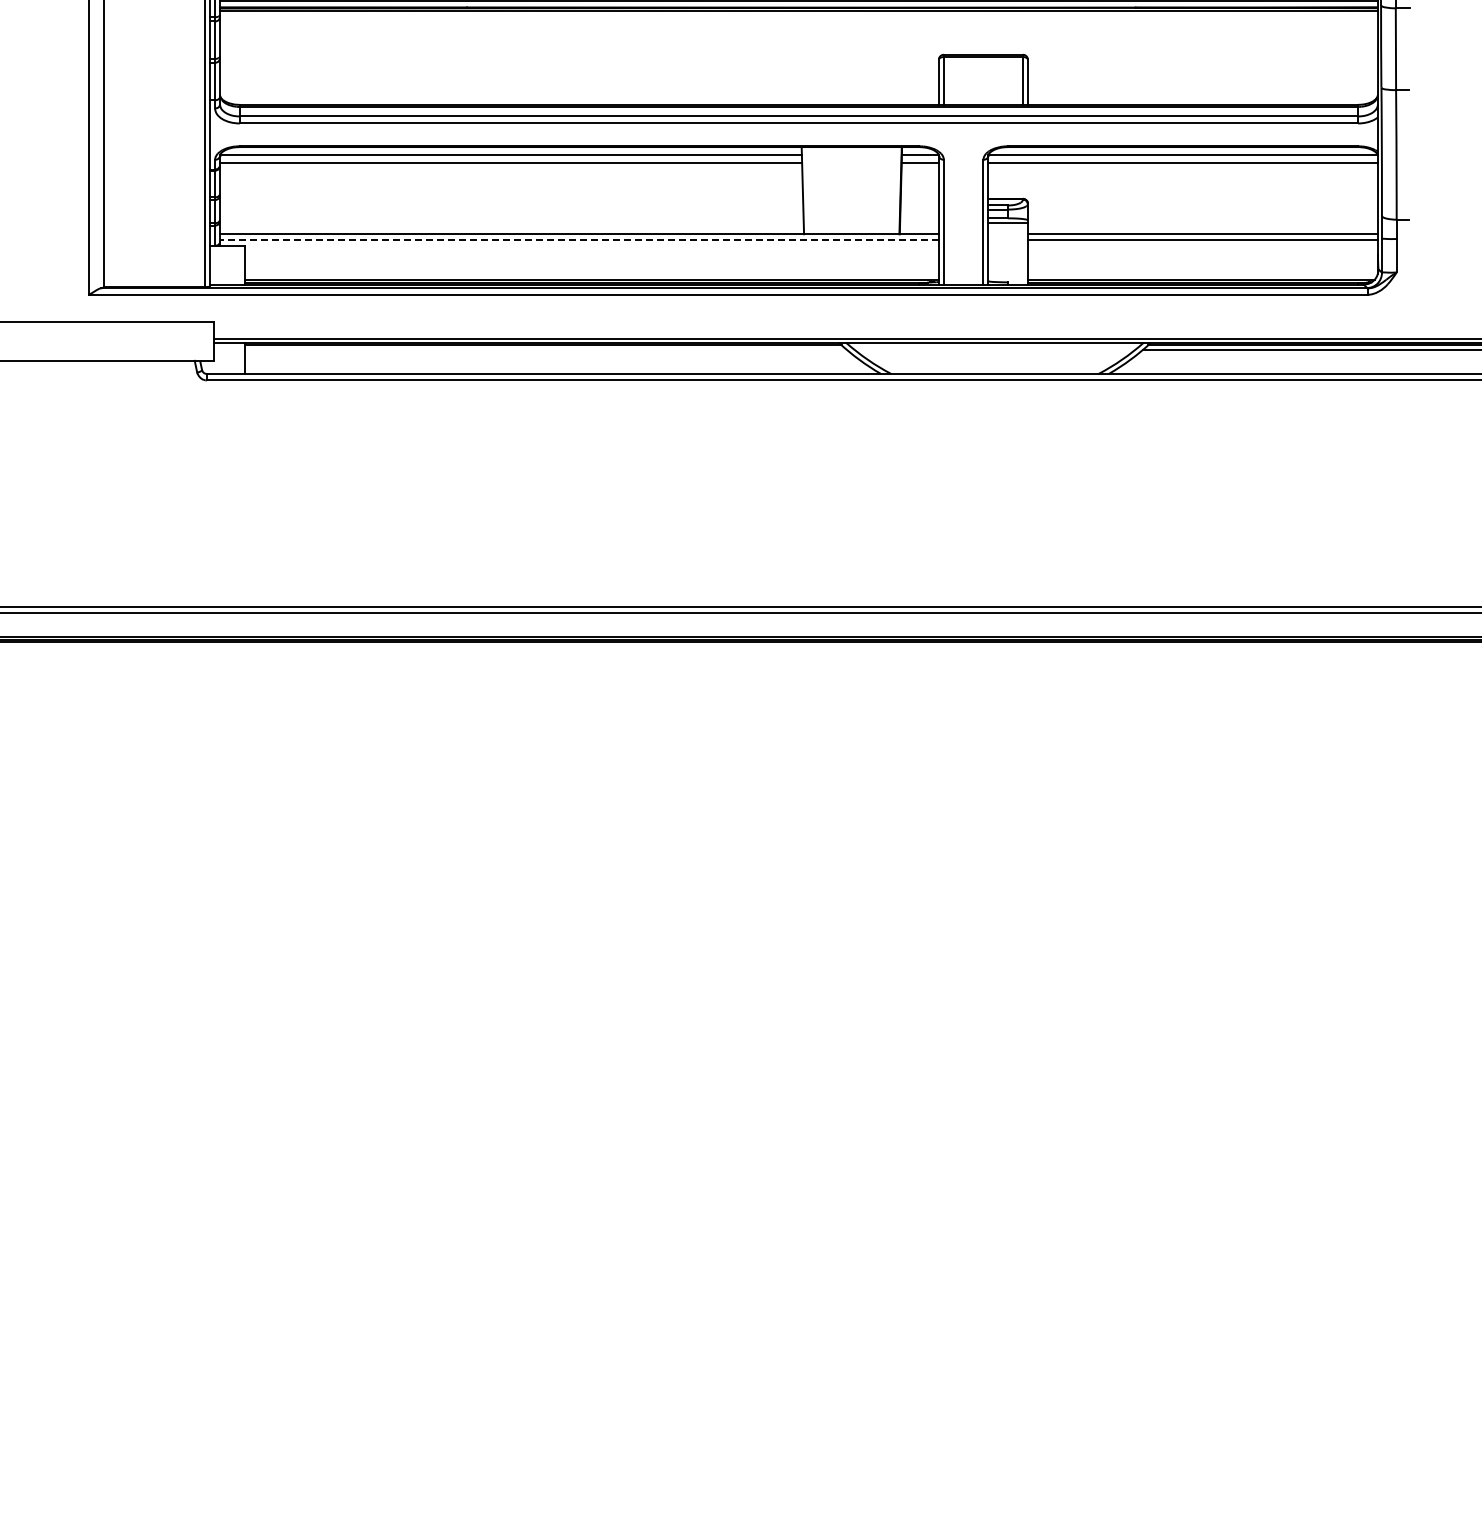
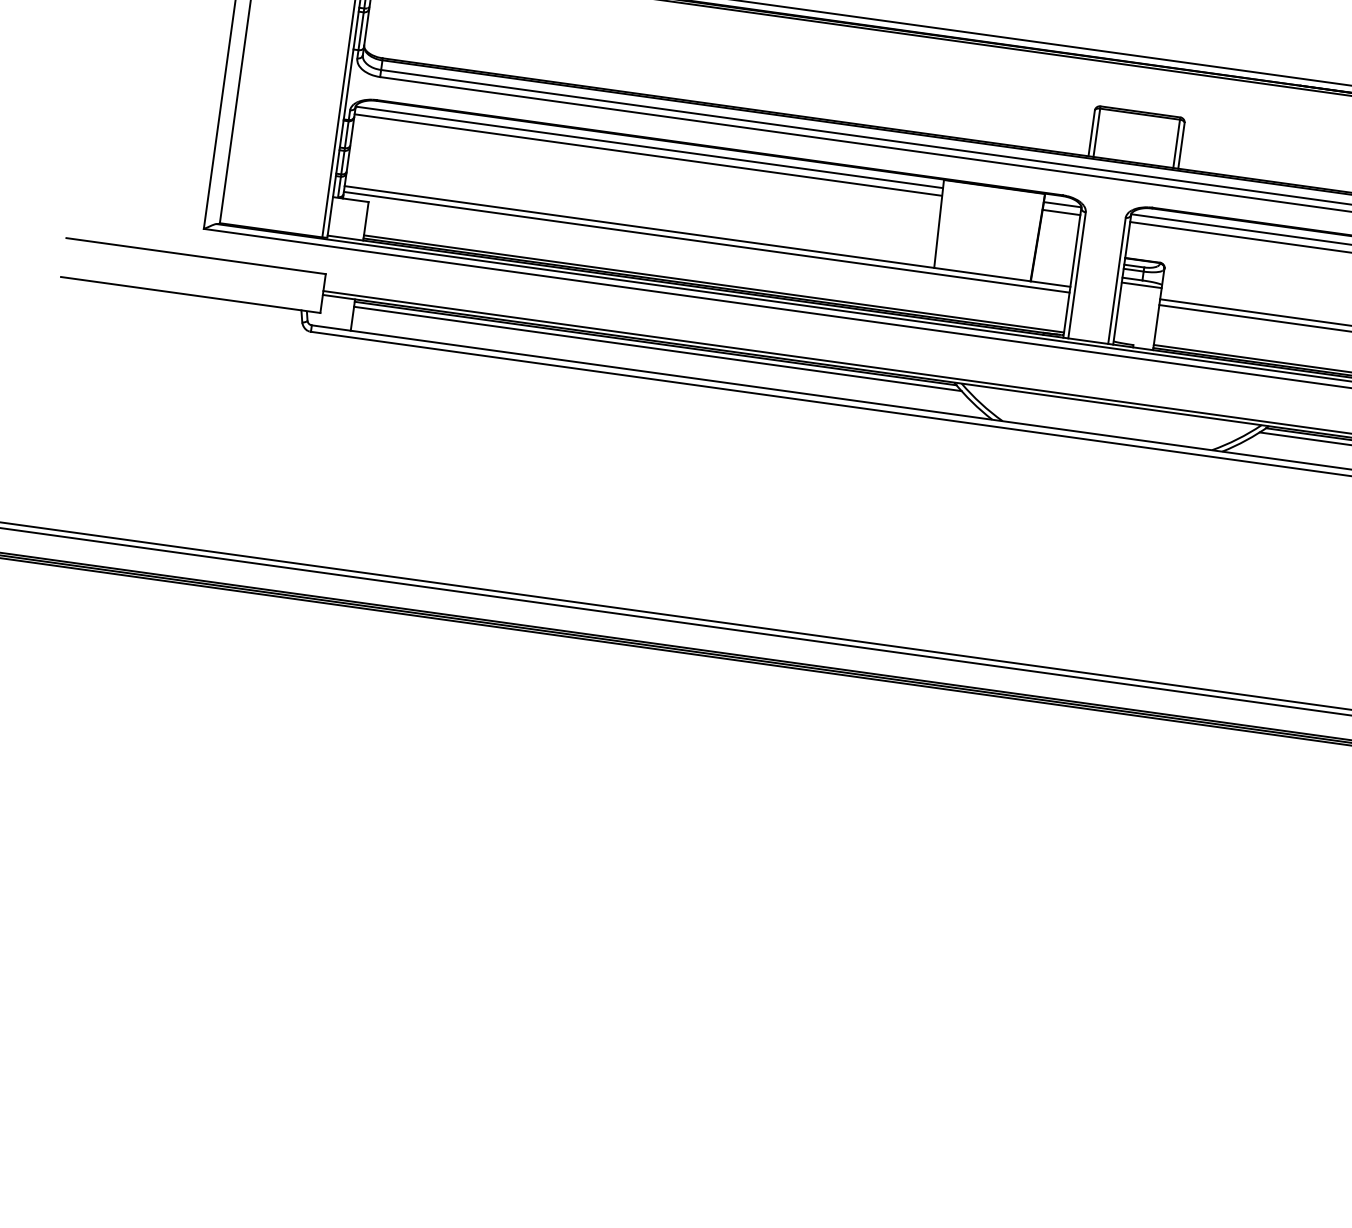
line: (579, 239) -> (706, 241), dashed -> solid
line: (546, 350) -> (657, 349), added

